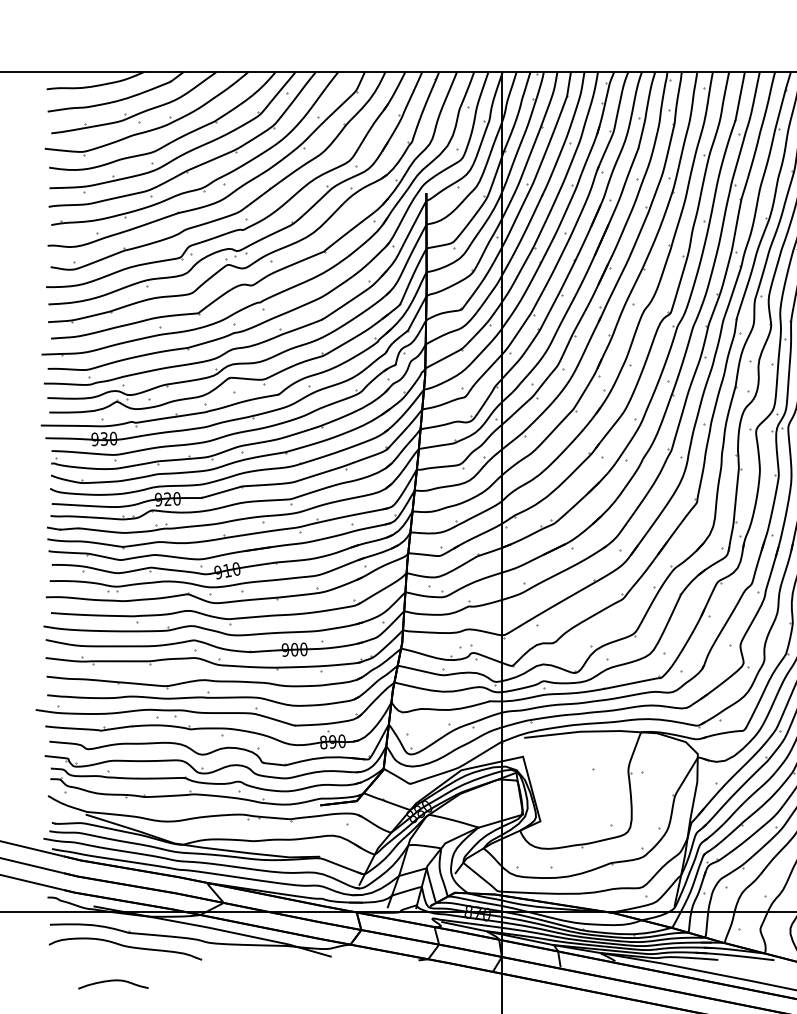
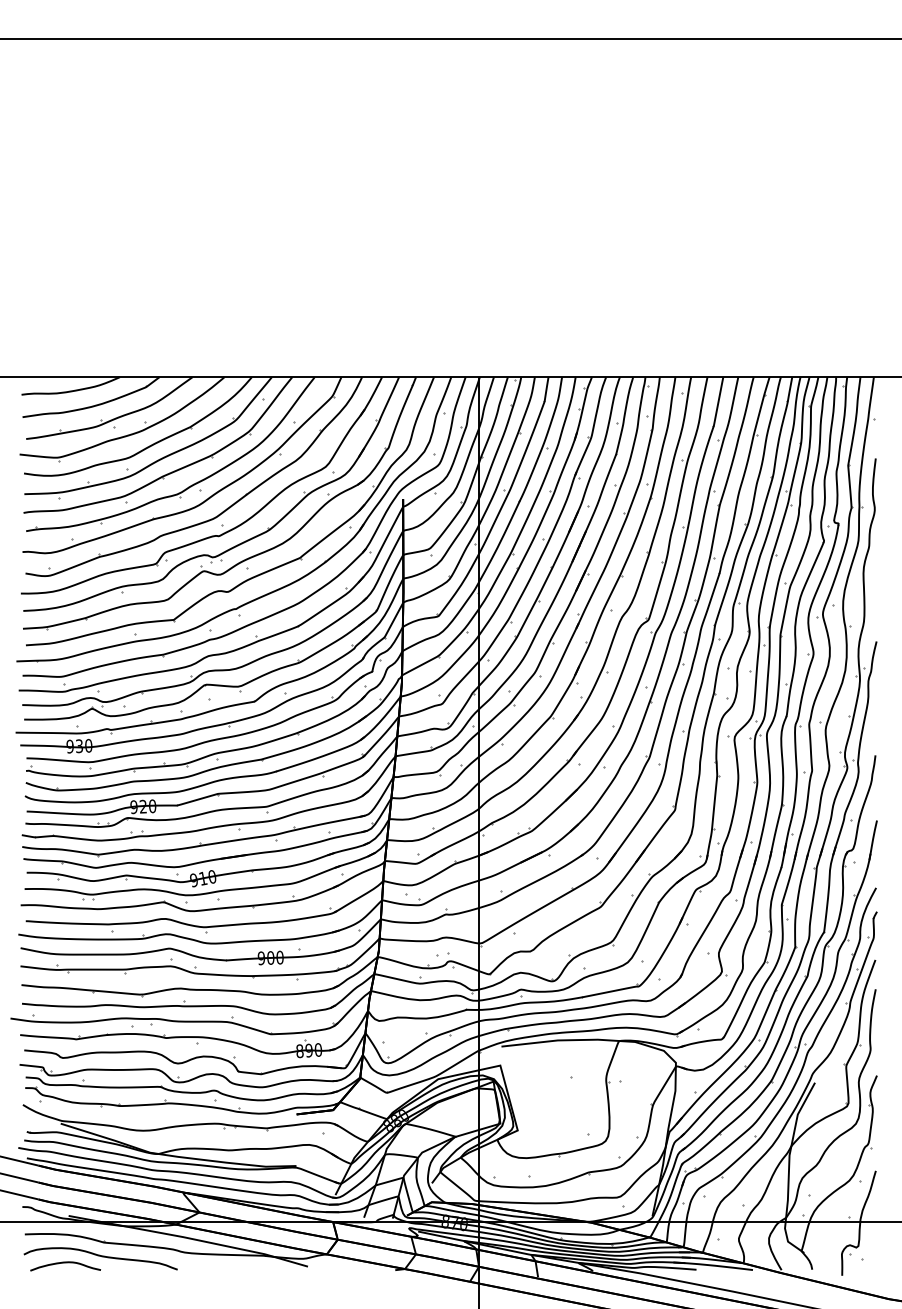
curve: (113, 981) -> (65, 1263), moved

